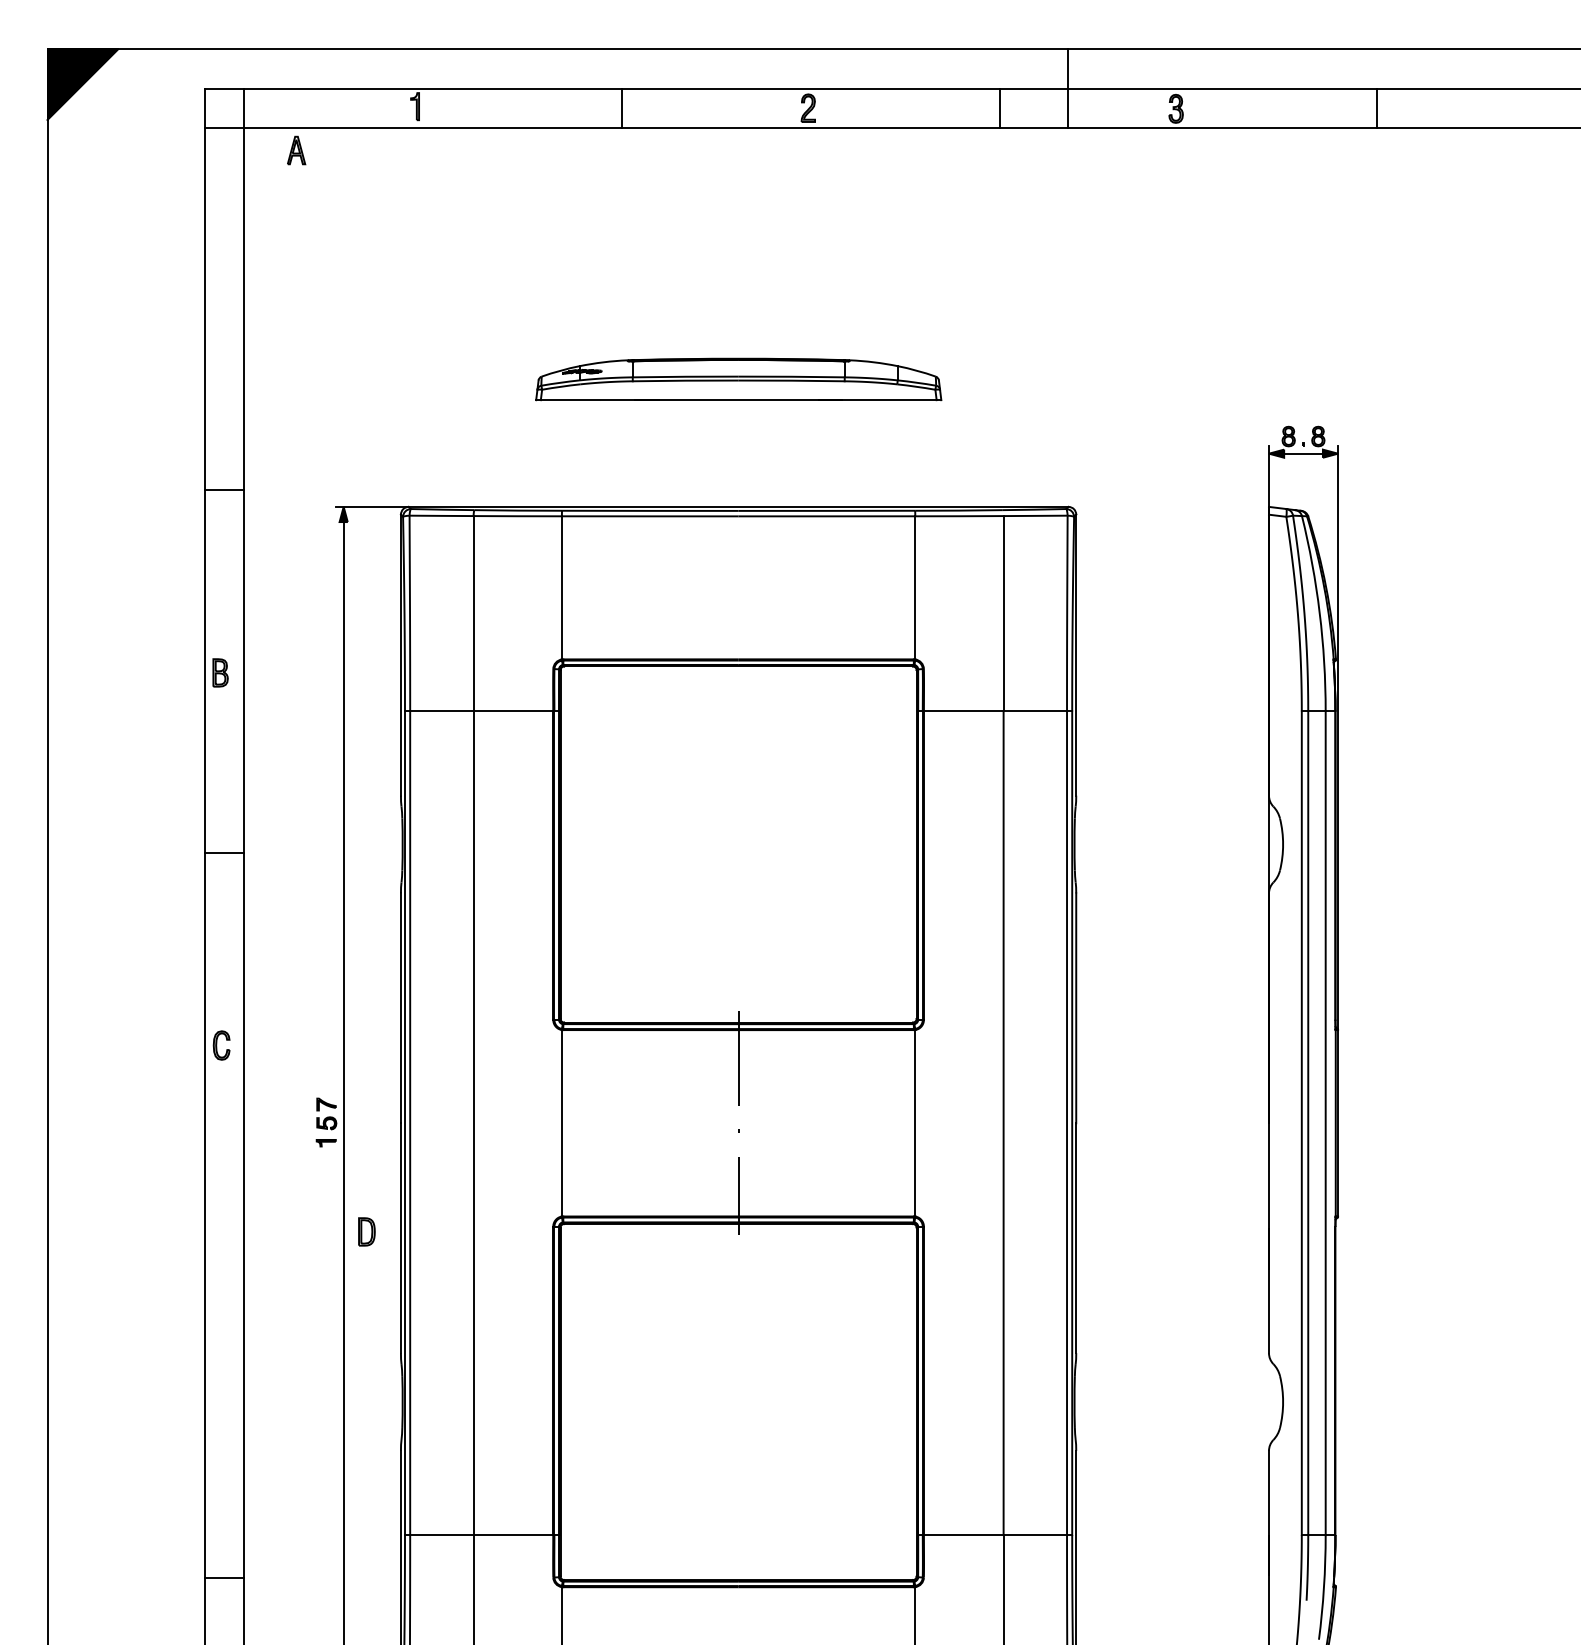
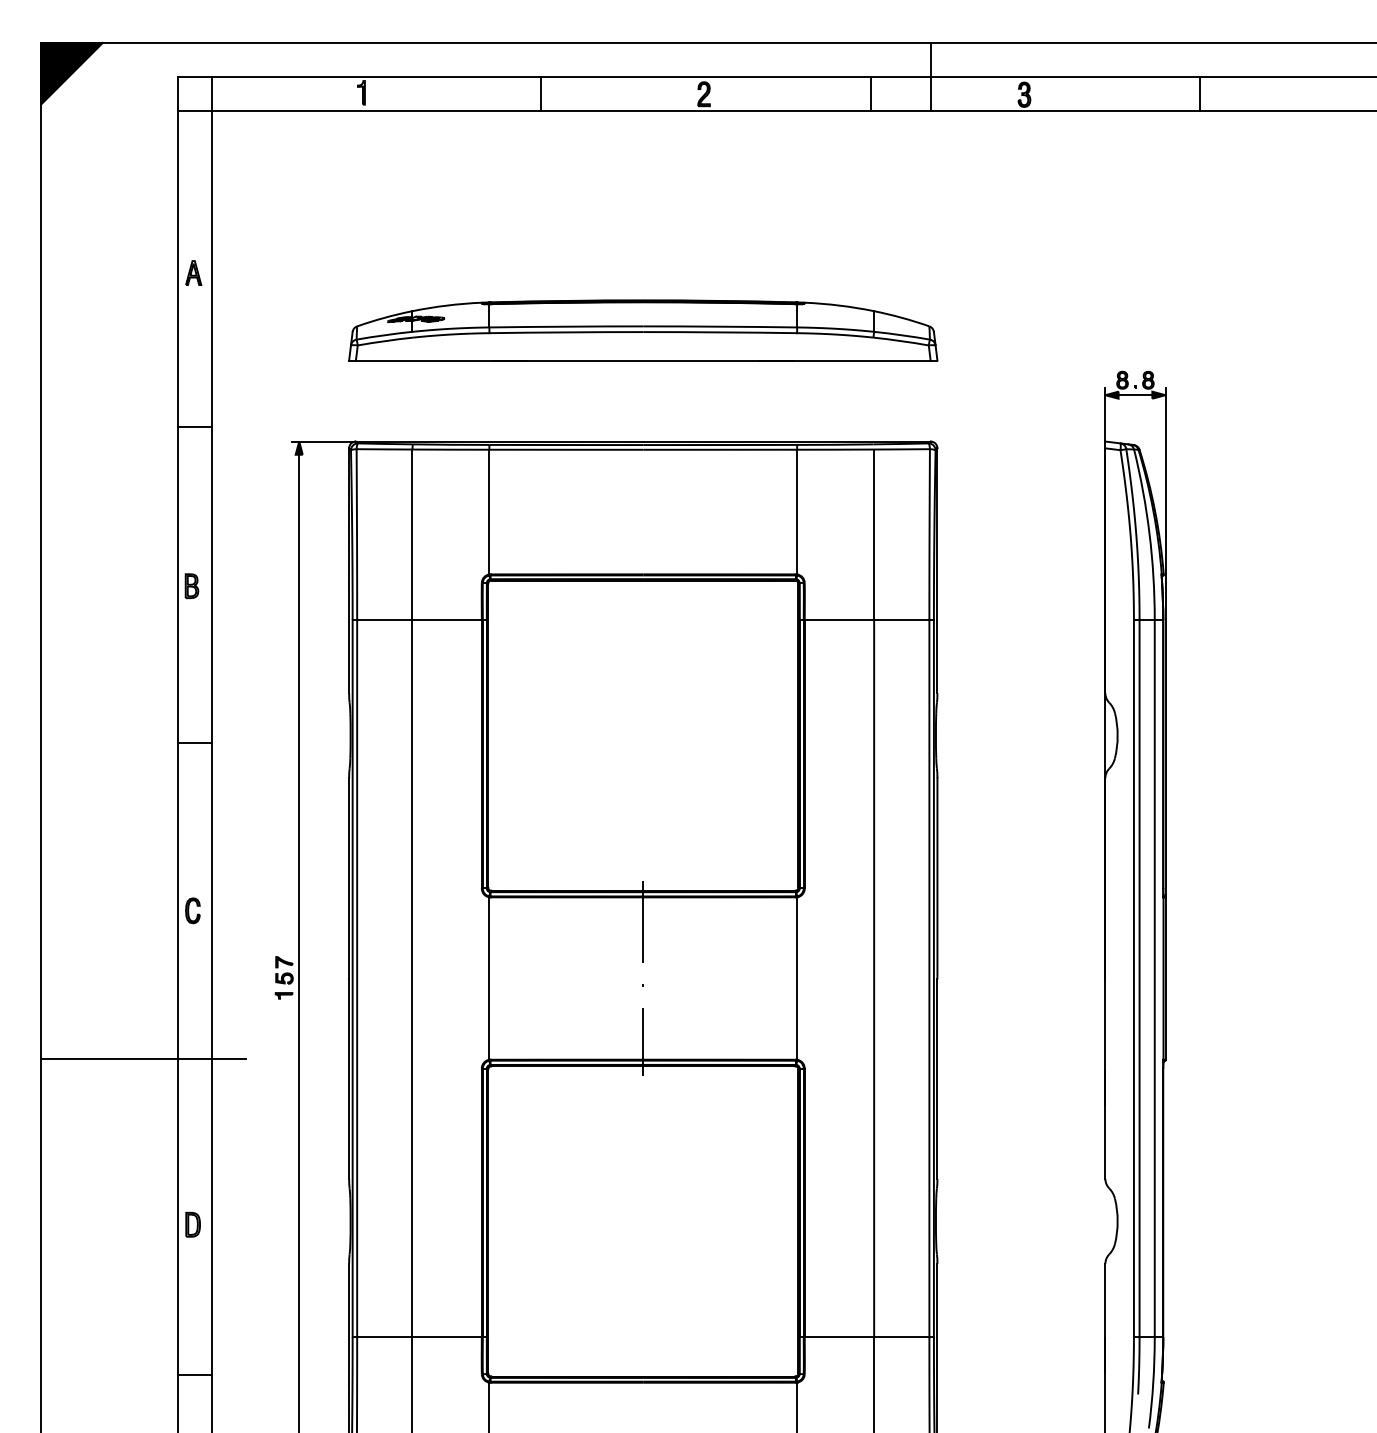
part: (296, 150) -> (193, 273), moved
part: (738, 379) -> (643, 330), size x1.67
line: (165, 1215) -> (144, 1058), added
part: (366, 1231) -> (192, 1224), moved

